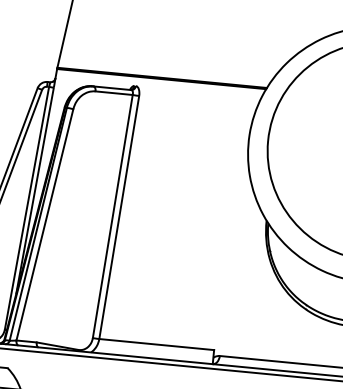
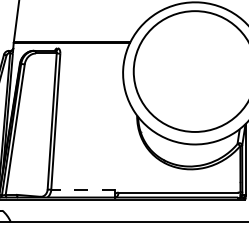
line: (157, 344) -> (83, 189), solid -> dashed

